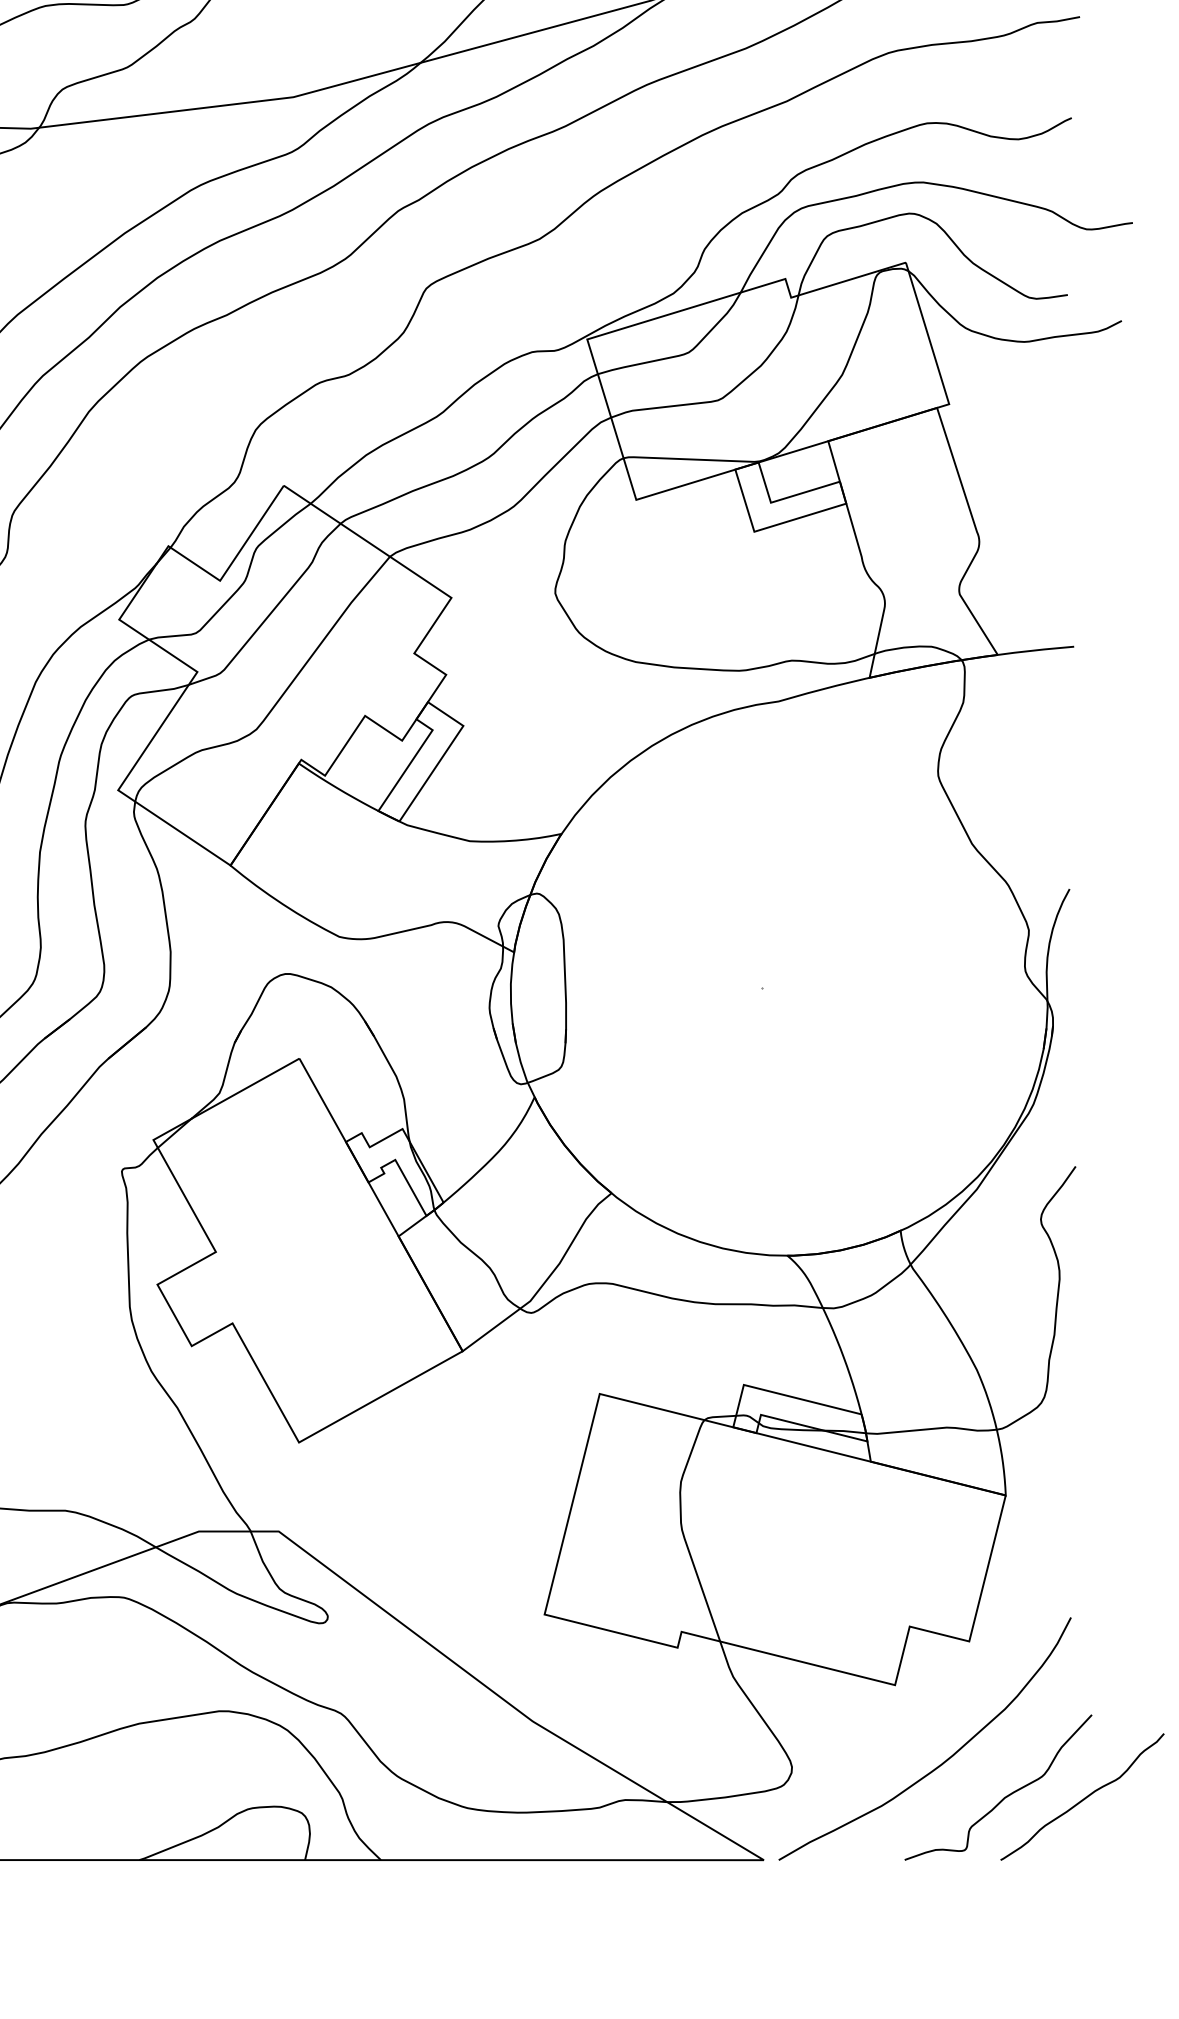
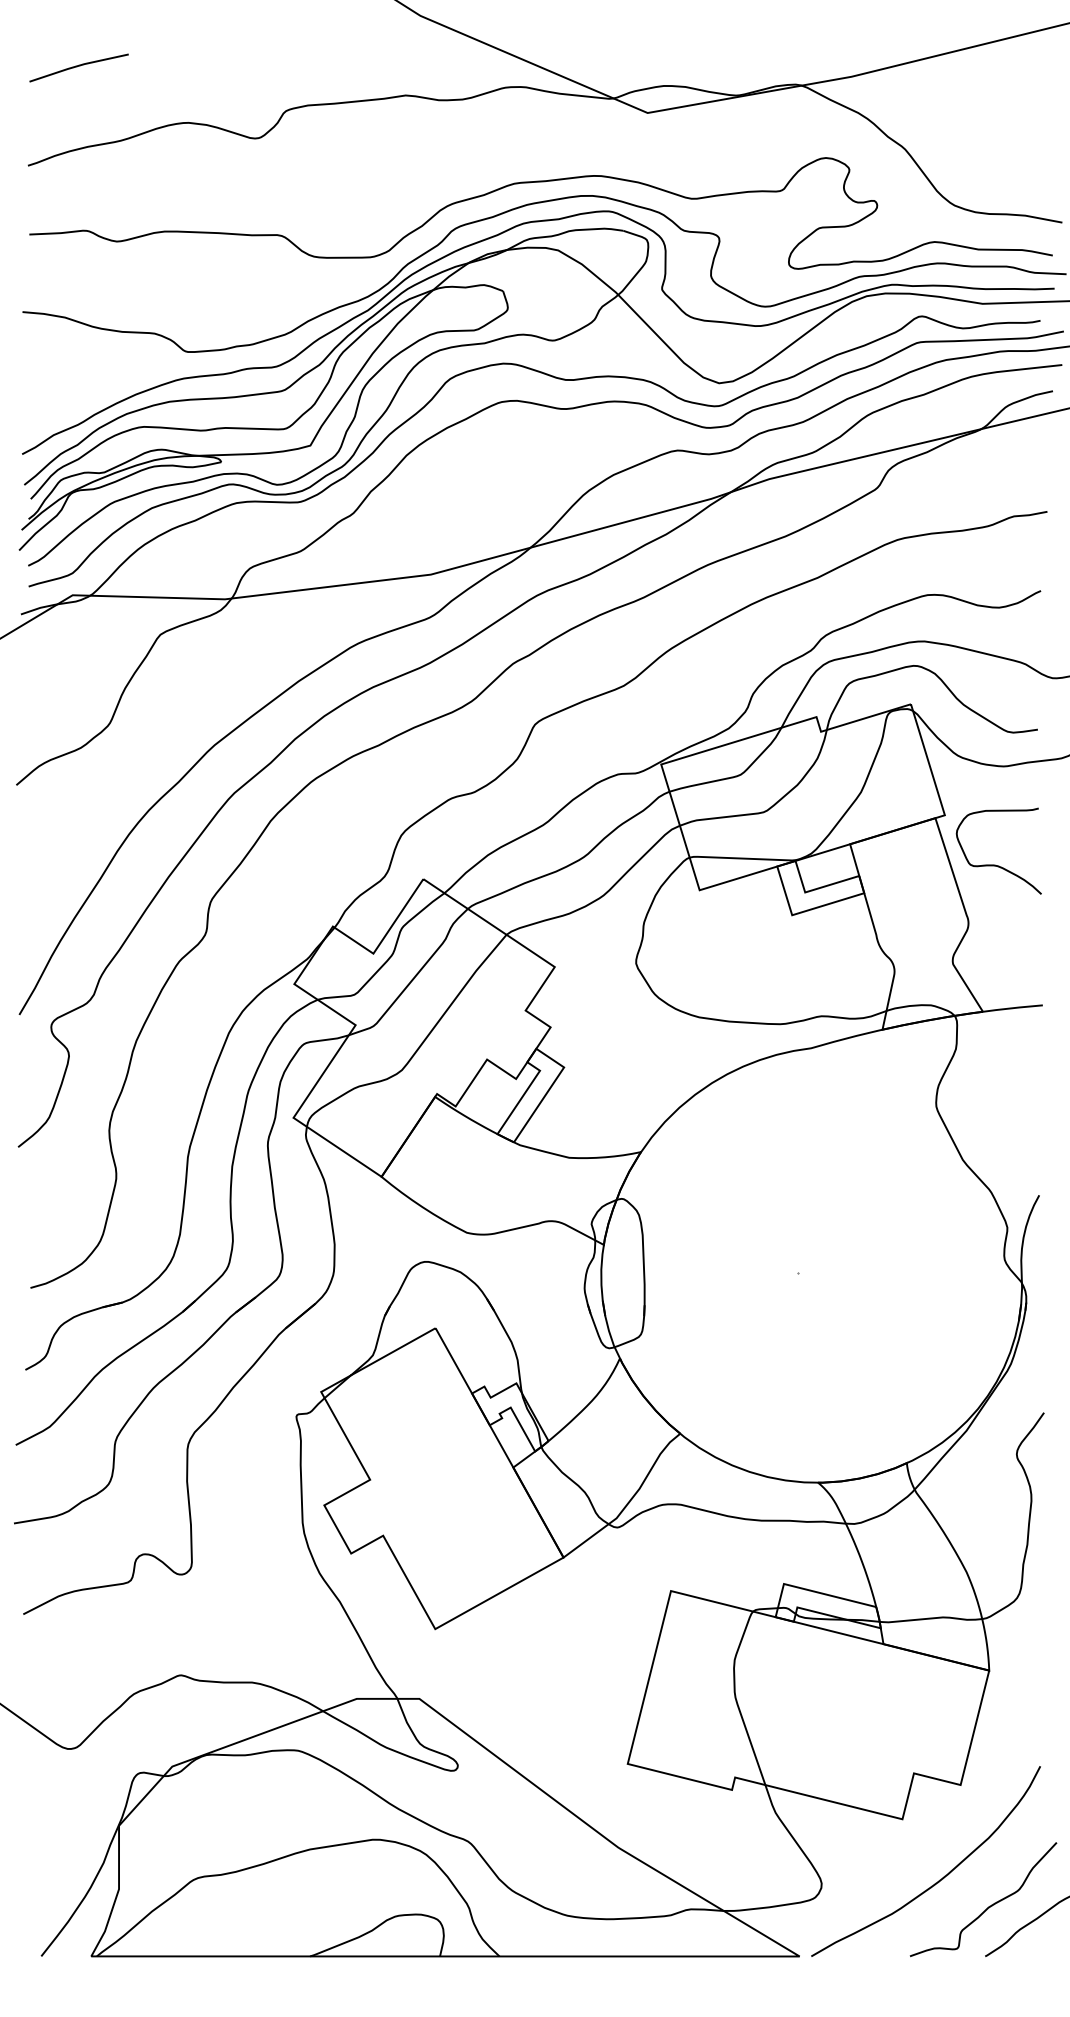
curve: (1013, 467) -> (995, 864), added

